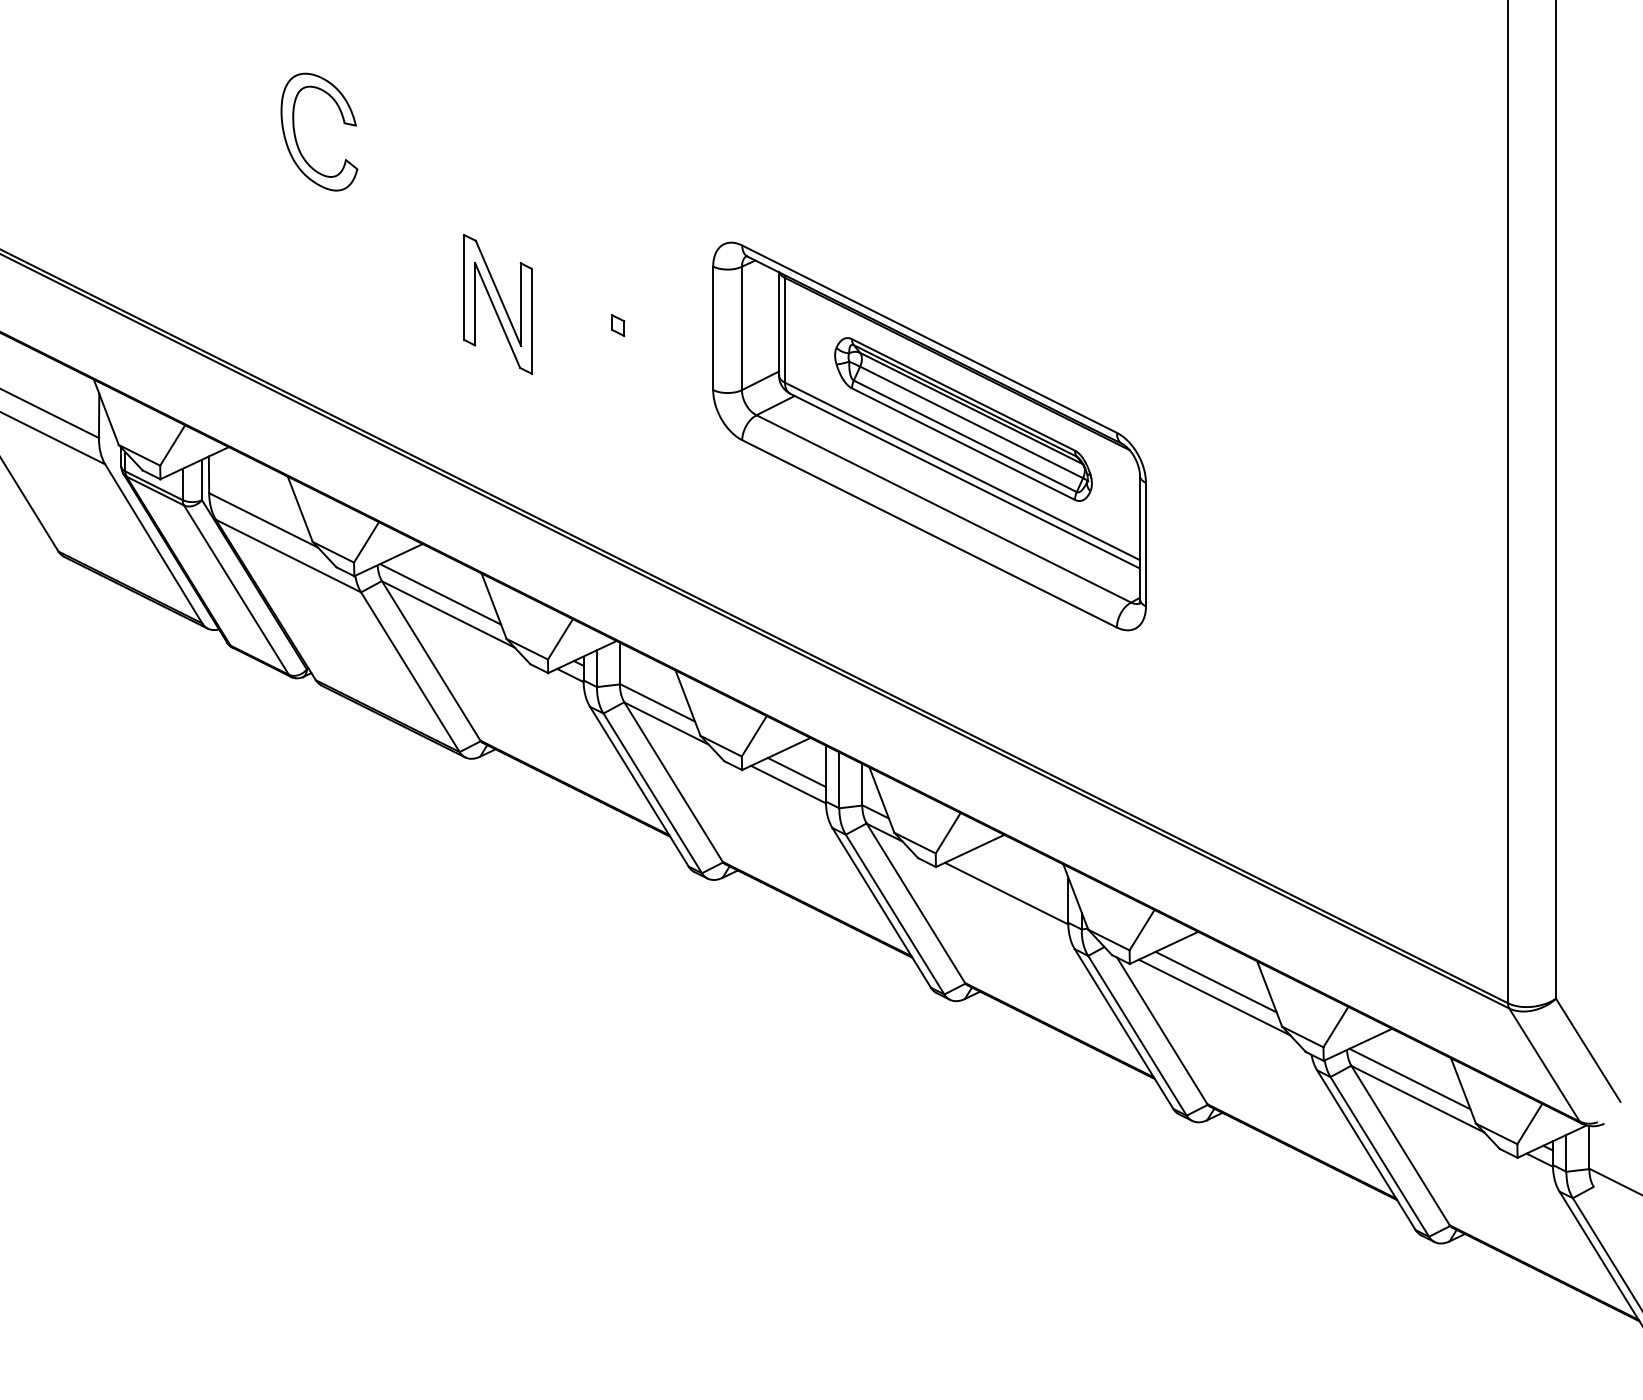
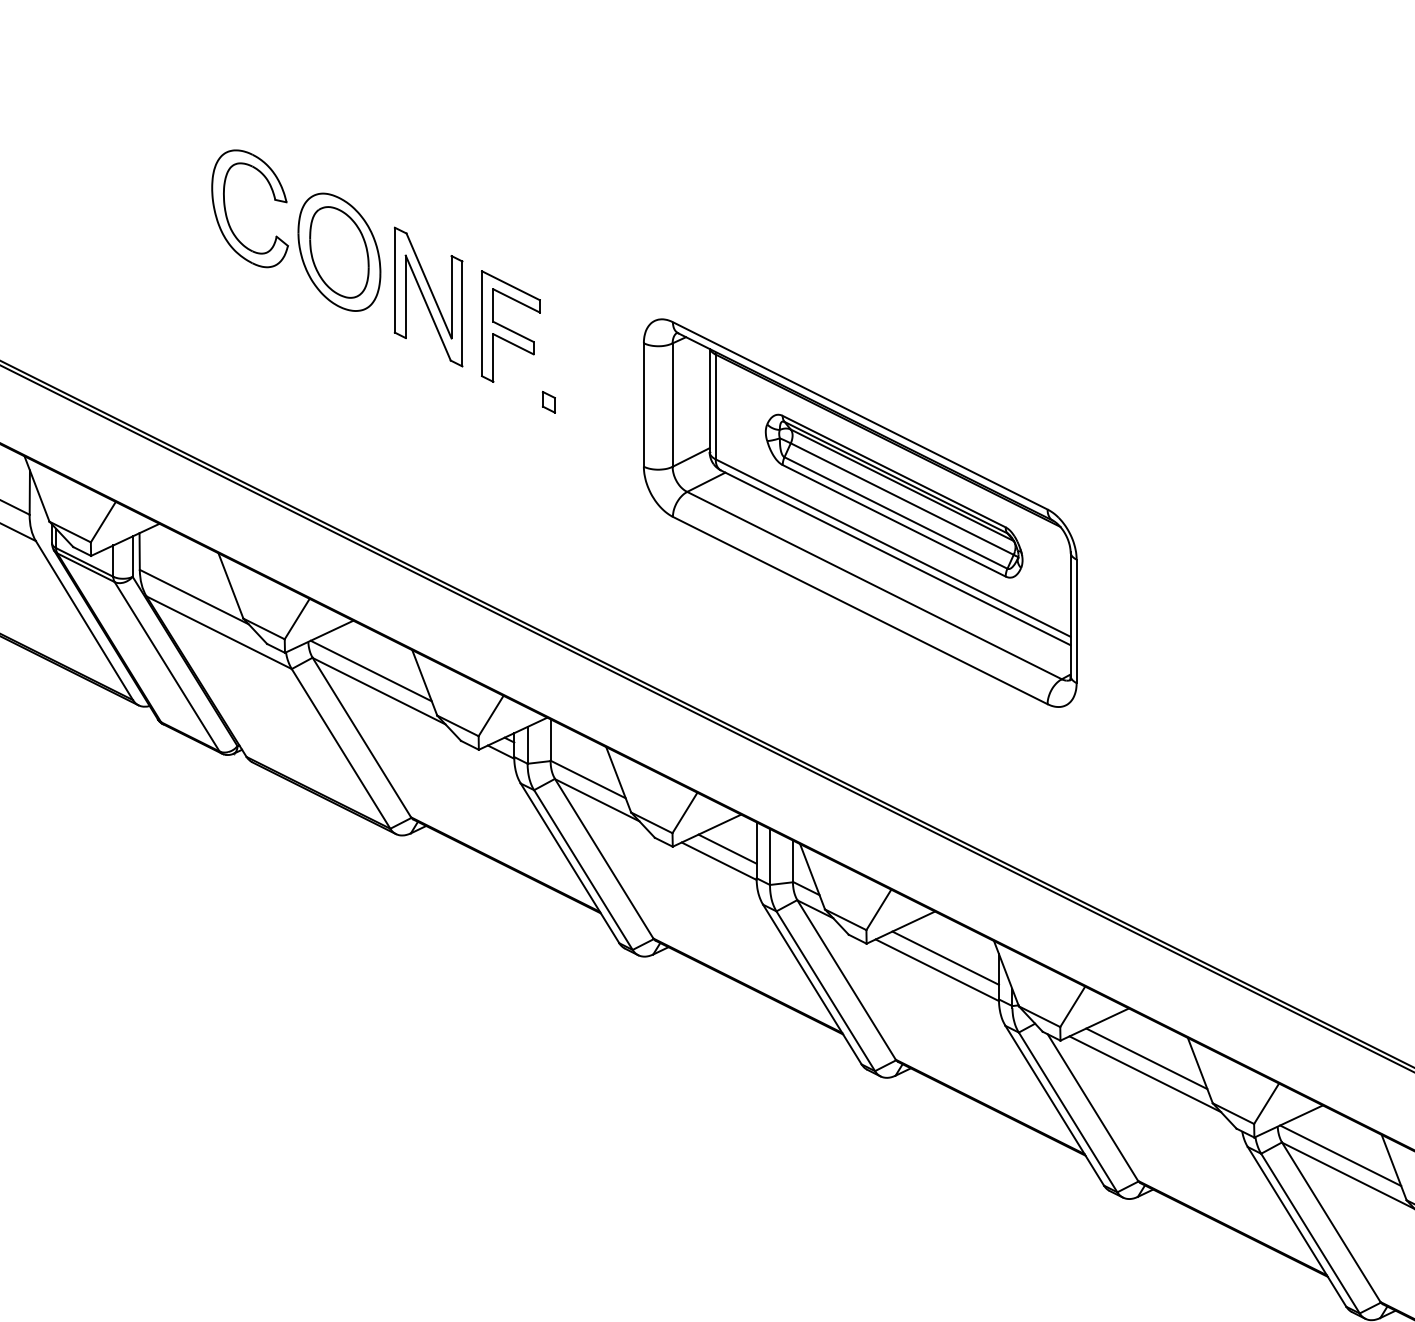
part: (408, 175) -> (339, 252), added
part: (580, 249) -> (511, 326), added
part: (497, 304) -> (428, 297), moved
line: (1014, 881) -> (945, 958), added

